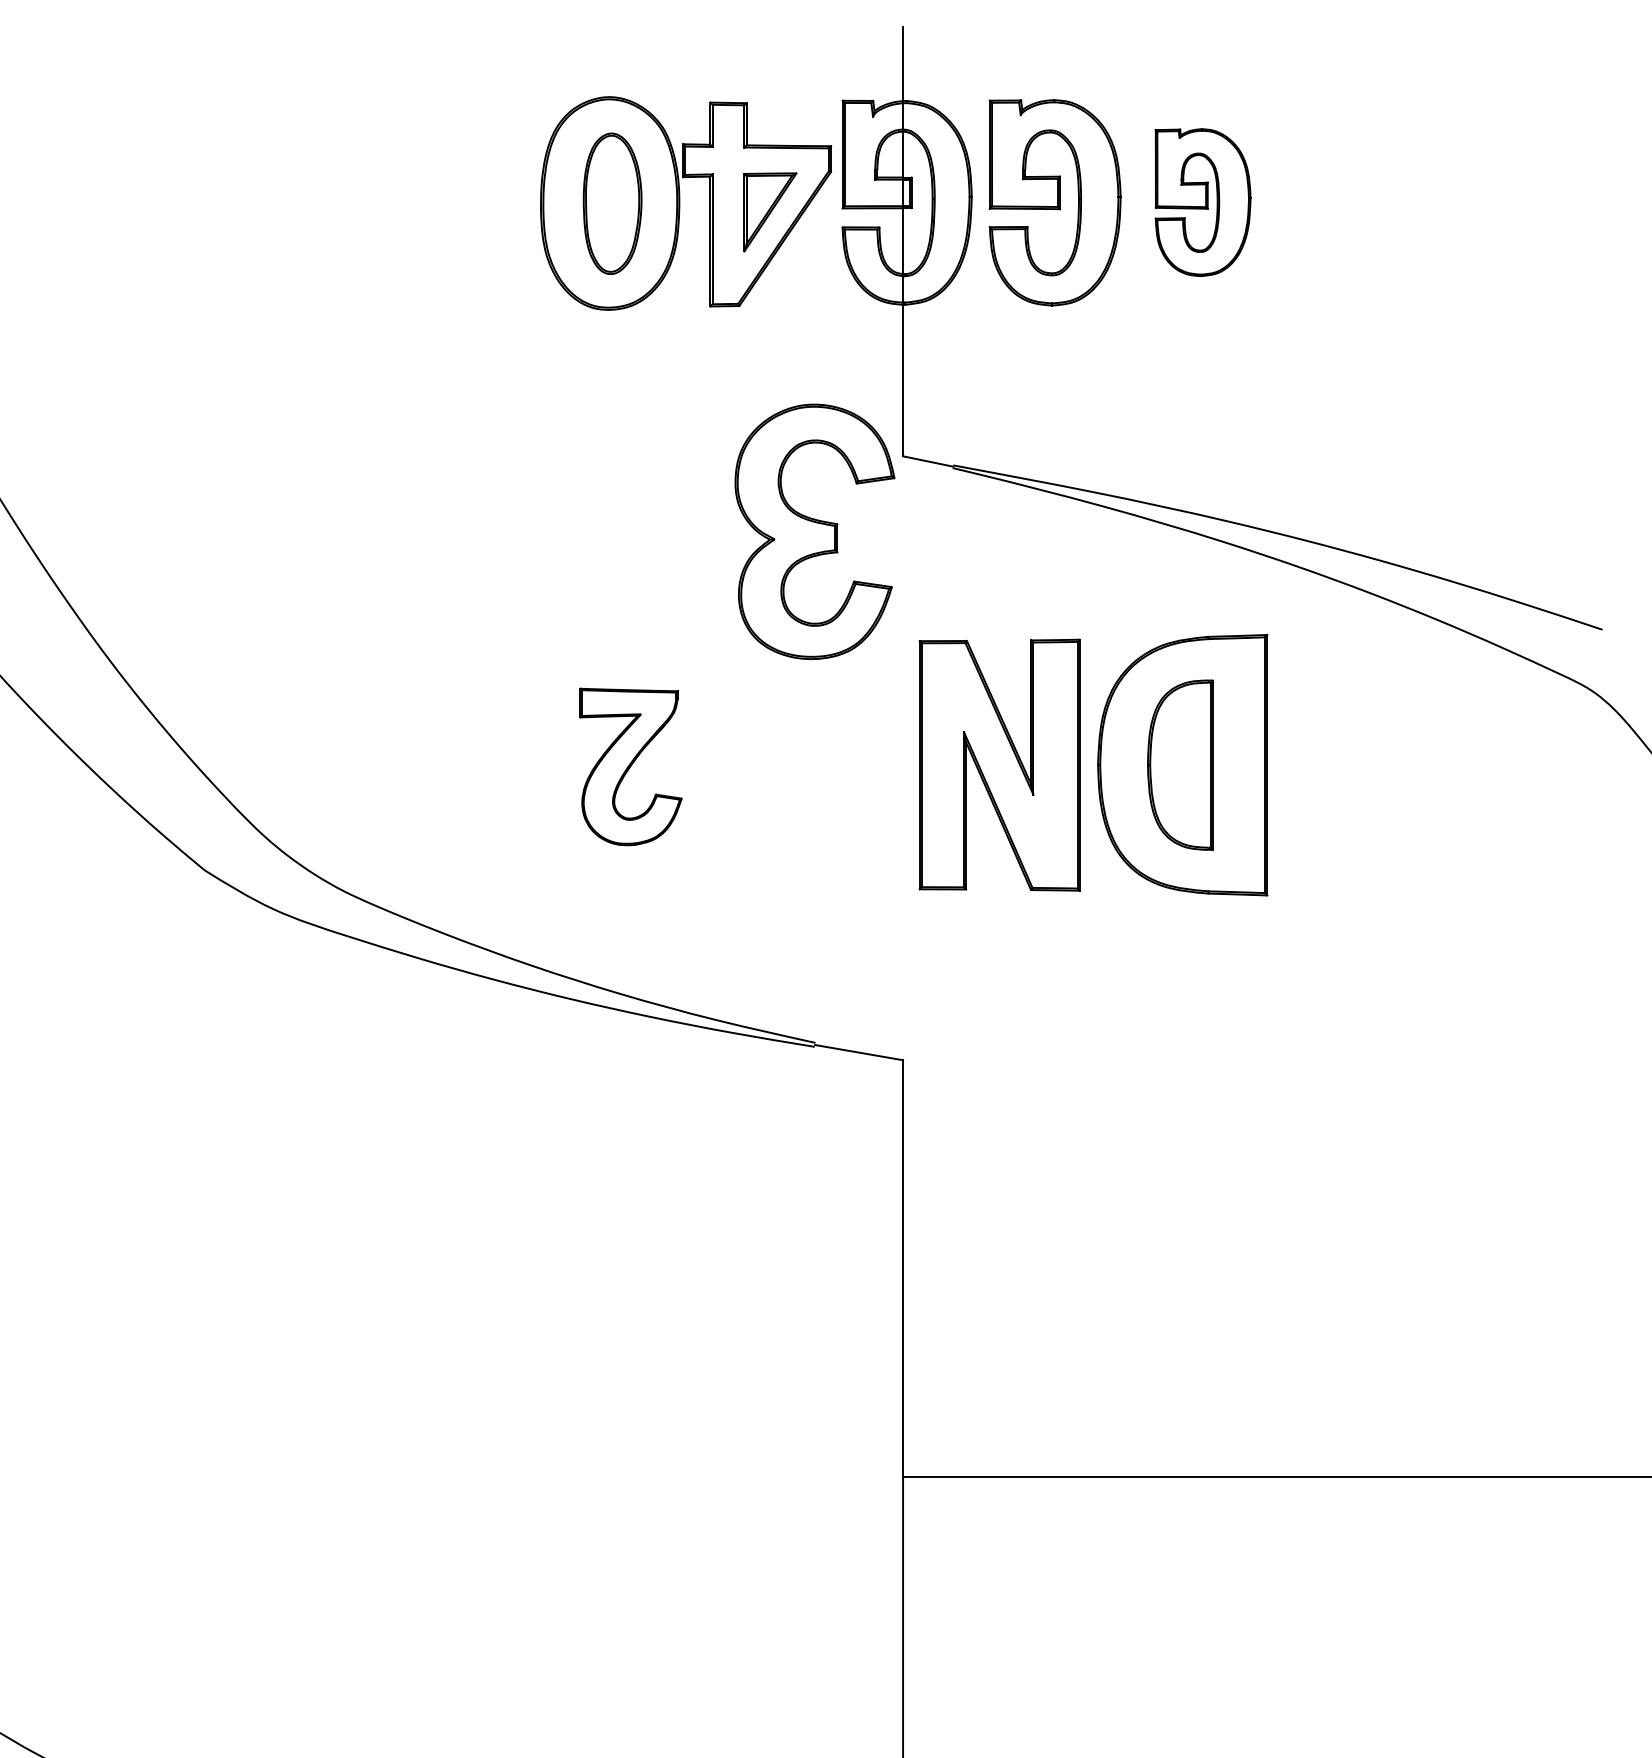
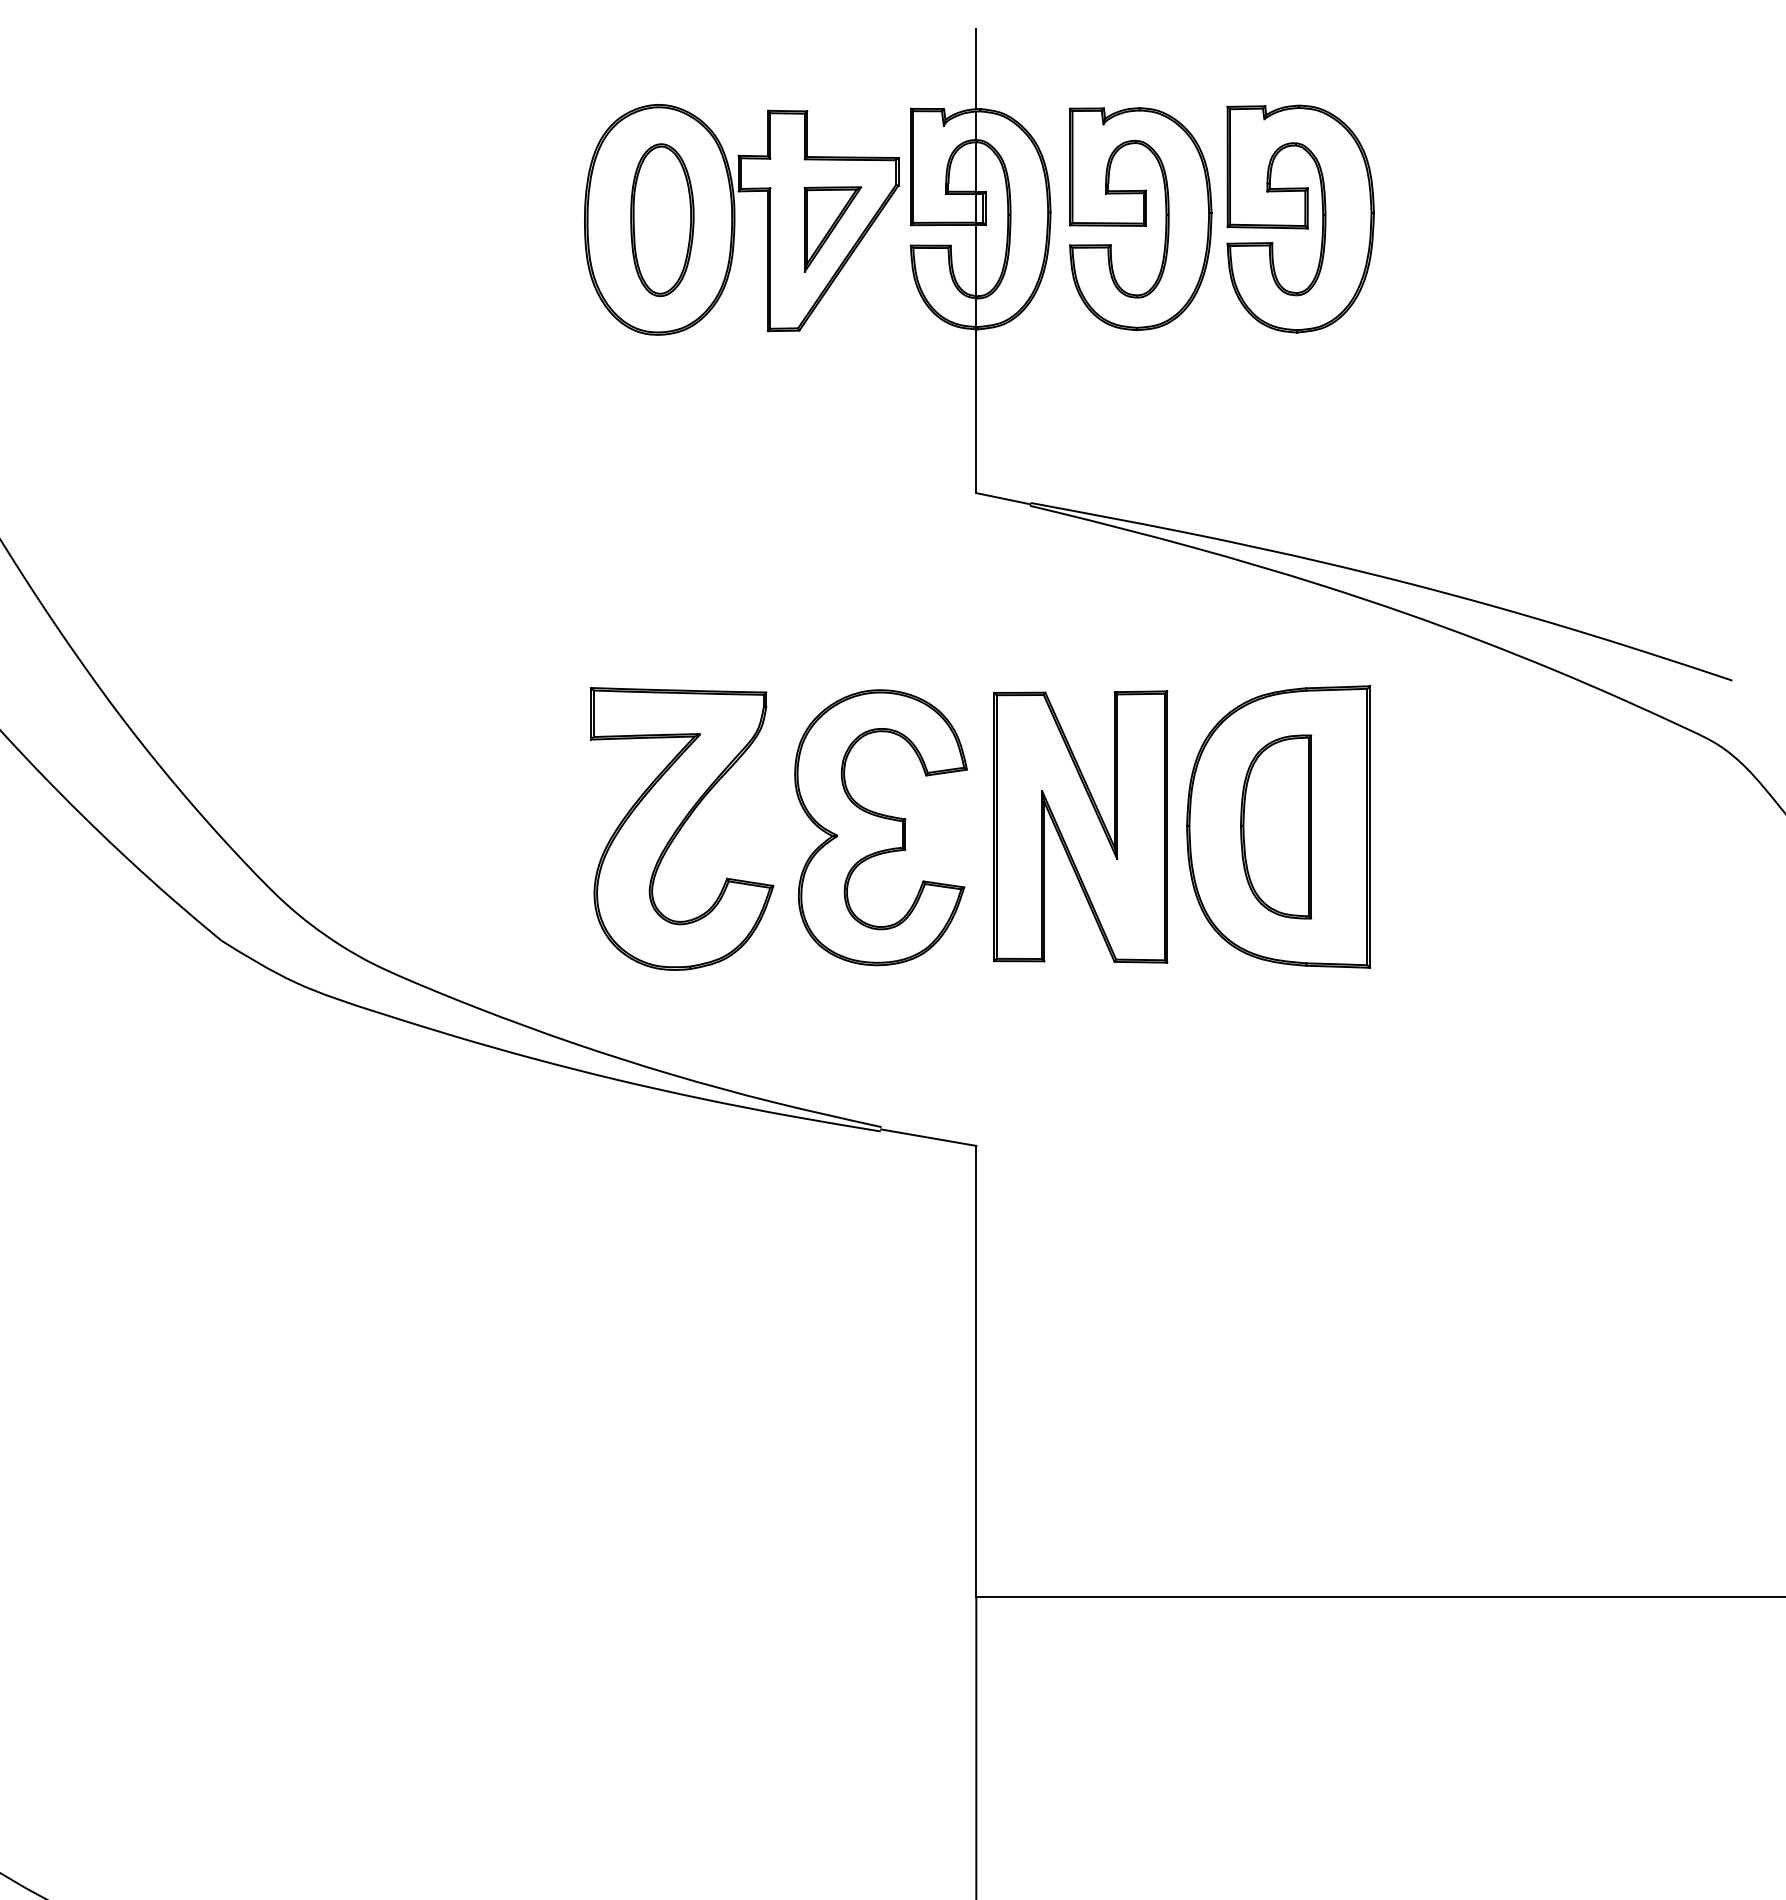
part: (1202, 202) -> (1299, 218), size x1.43
part: (814, 531) -> (880, 827), moved
part: (630, 766) -> (681, 828), size x1.67

